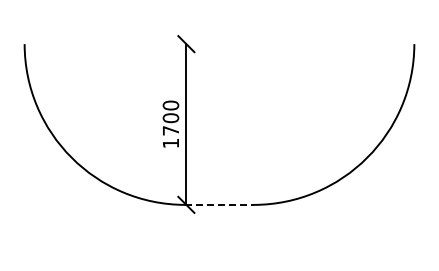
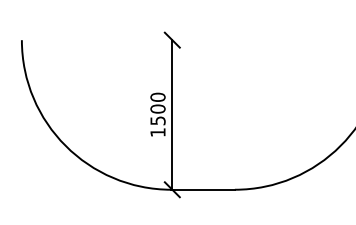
text: (171, 130) -> (158, 120), 1700 -> 1500
line: (219, 204) -> (203, 189), dashed -> solid

